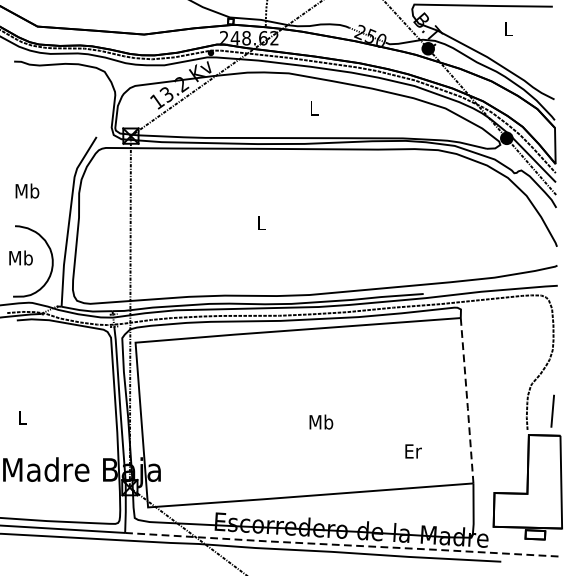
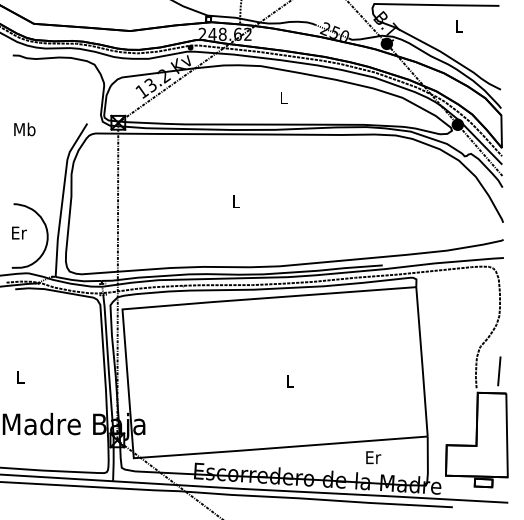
text: (27, 191) -> (24, 129), moved
text: (20, 257) -> (18, 232), Mb -> Er
line: (467, 401) -> (422, 362), dashed -> solid
text: (320, 421) -> (289, 380), Mb -> L
text: (413, 451) -> (373, 457), moved
line: (344, 545) -> (311, 492), dashed -> solid

